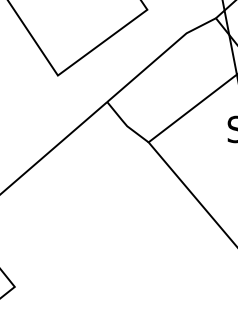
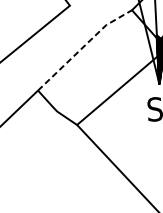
line: (159, 56) -> (82, 47), solid -> dashed

